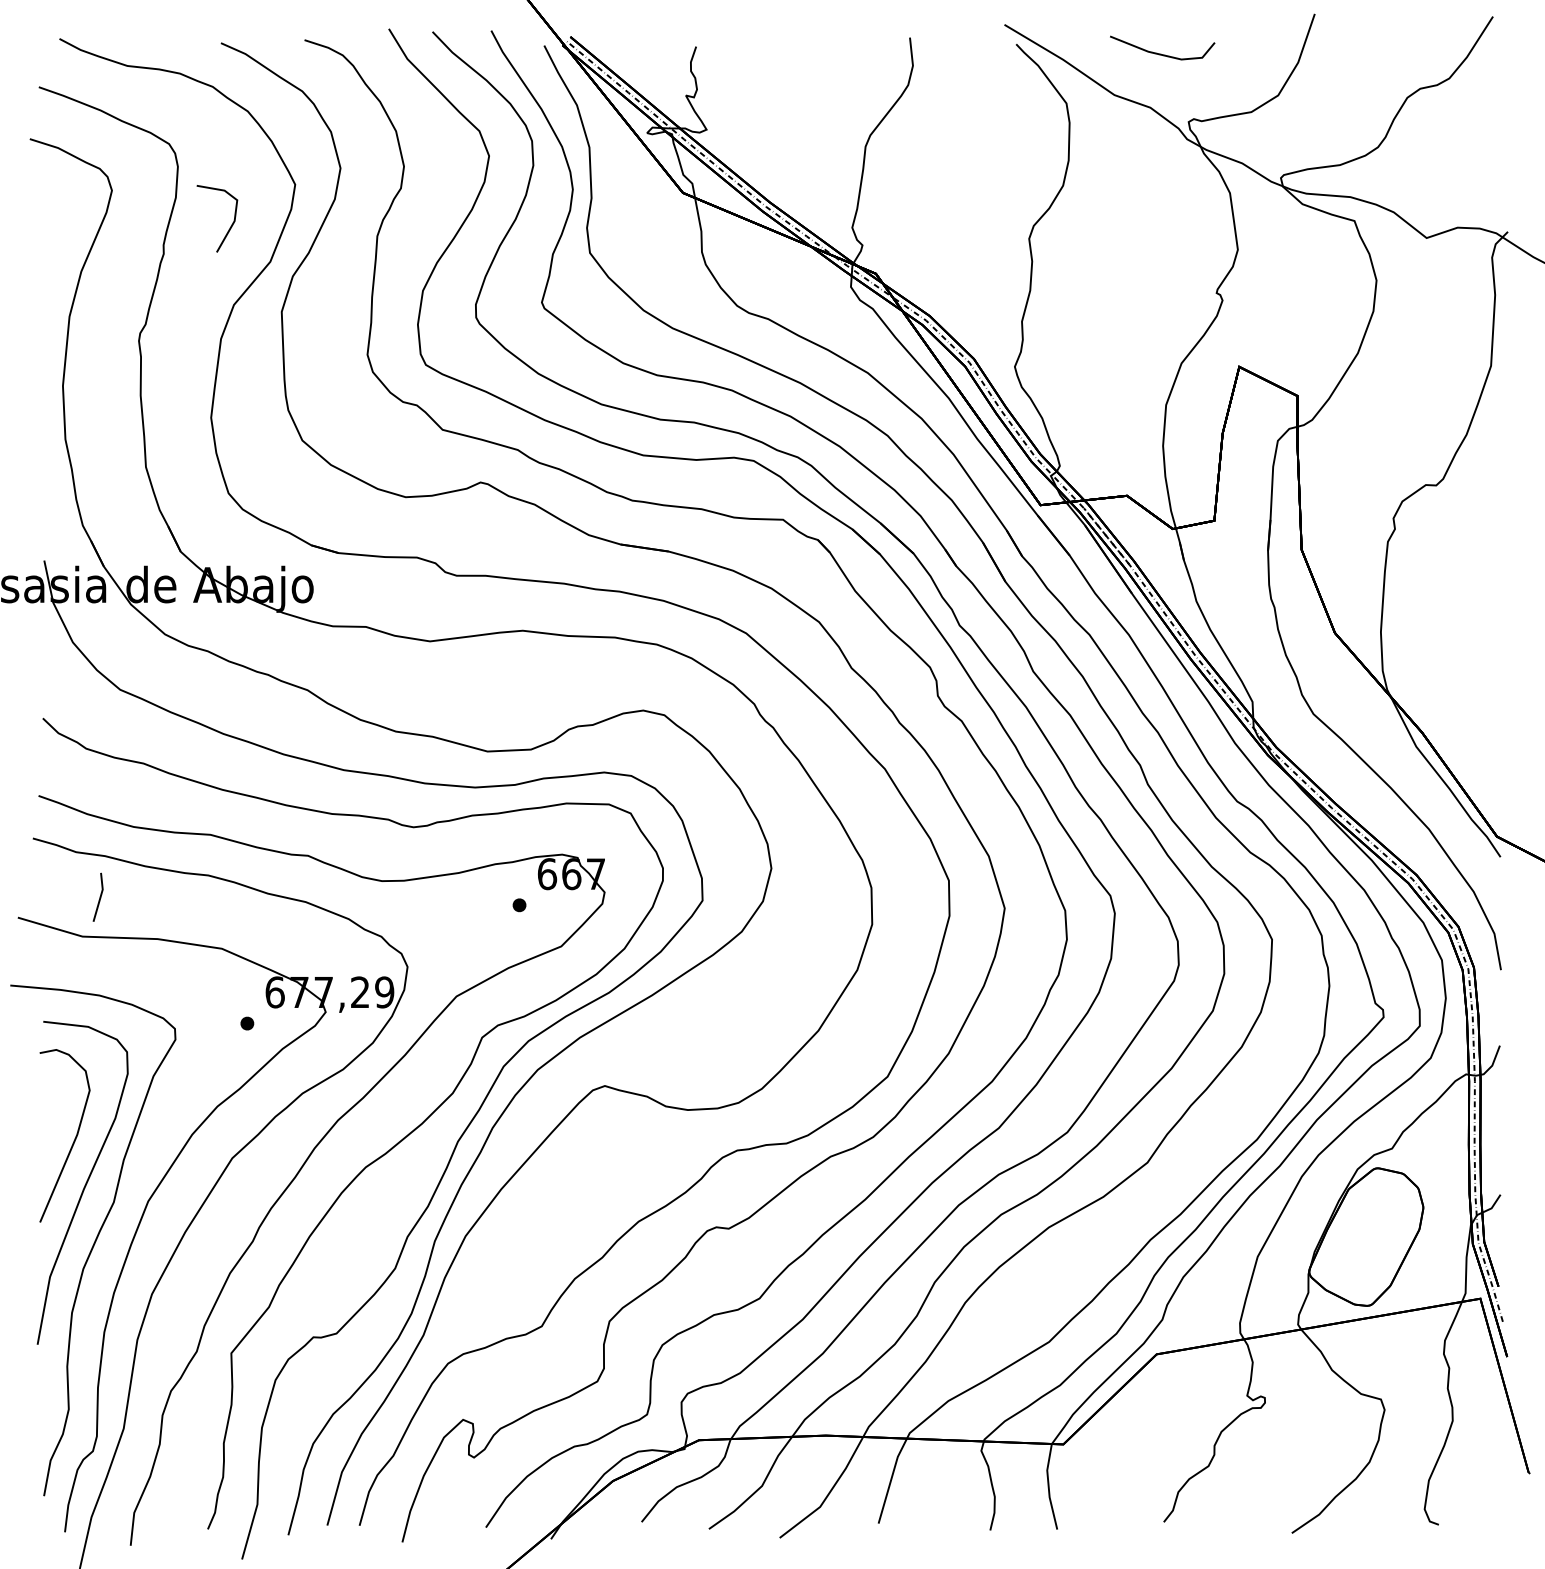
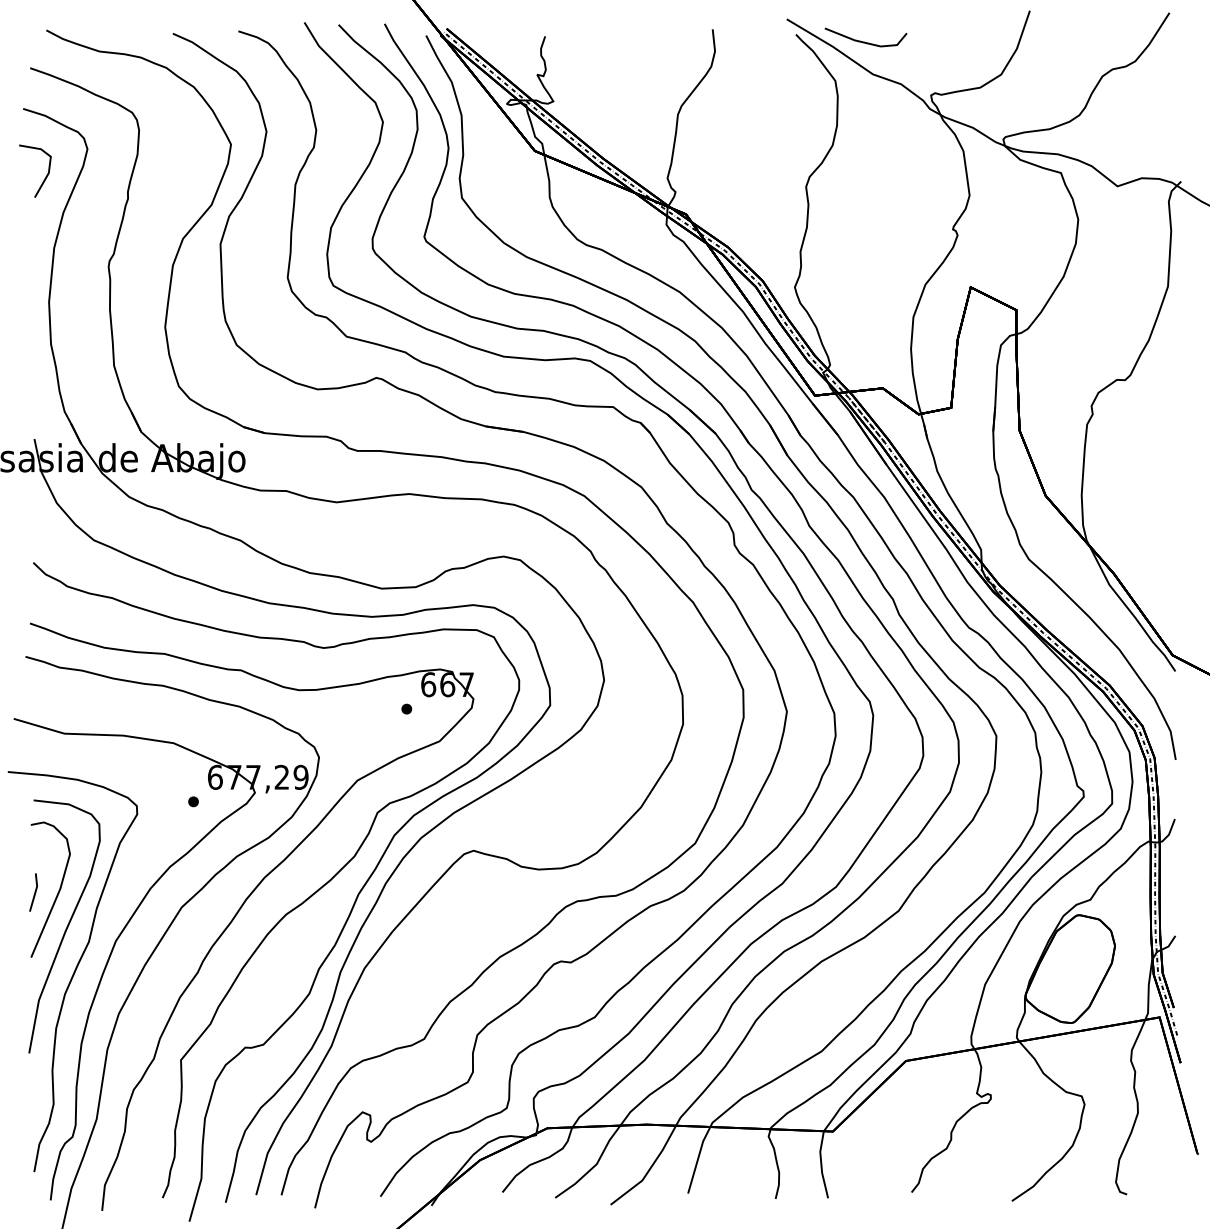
line: (1161, 53) -> (865, 41), moved
line: (229, 227) -> (44, 178), moved
line: (99, 896) -> (34, 891), moved

